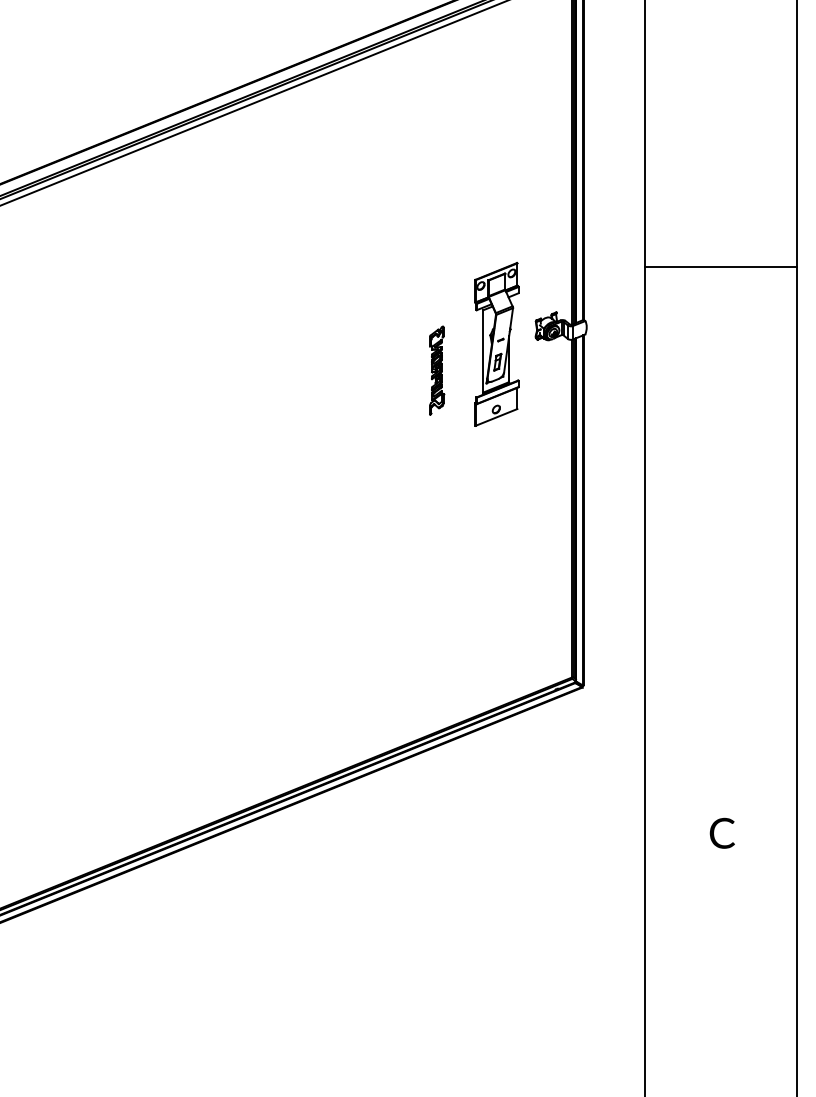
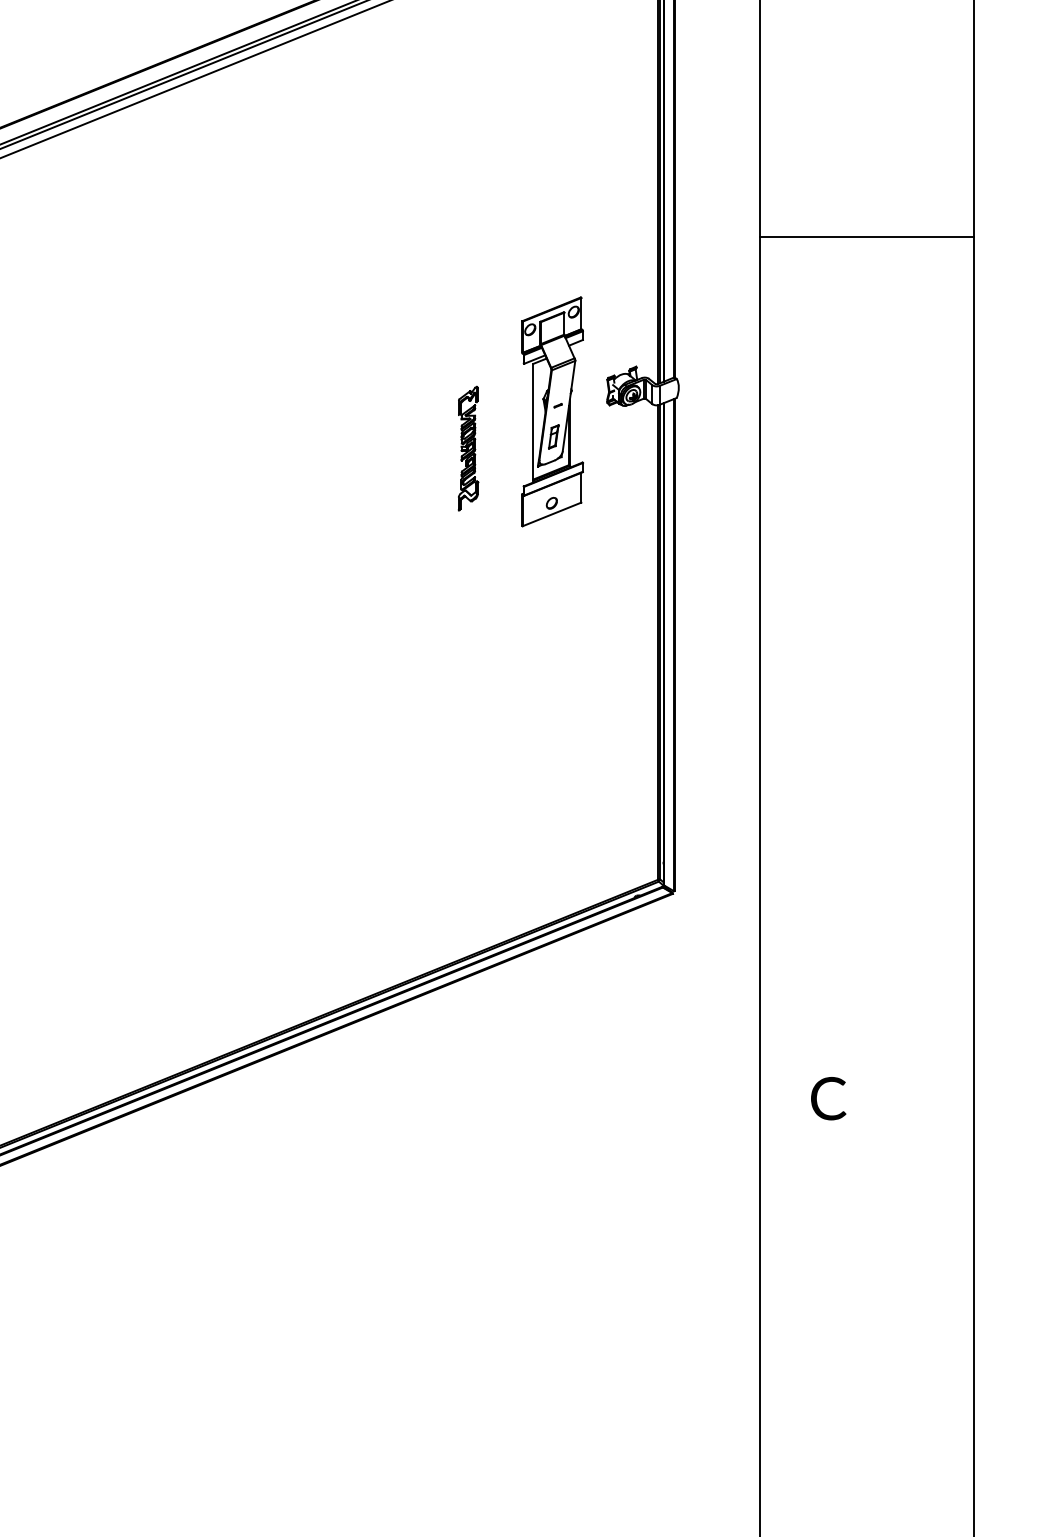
line: (720, 267) -> (866, 237), moved
text: (721, 832) -> (827, 1097), moved

